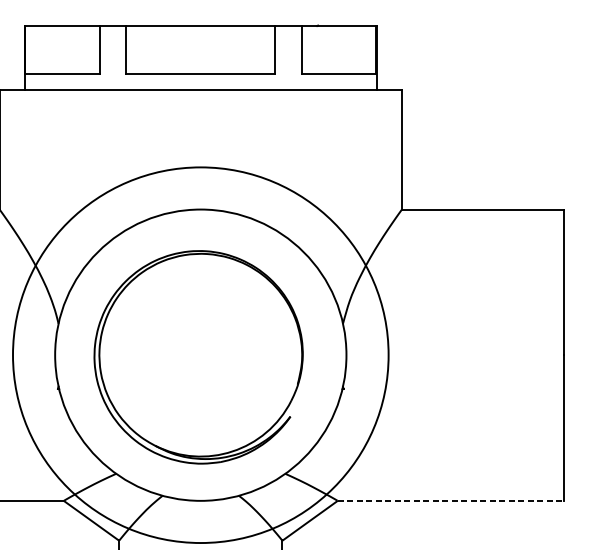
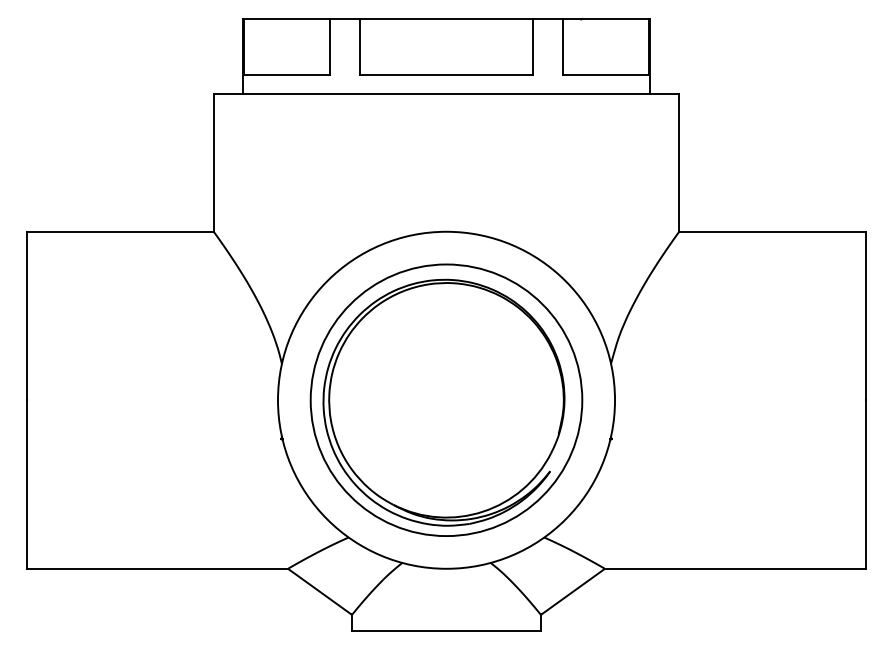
circle: (200, 355) -> (446, 400), size x0.62
line: (450, 500) -> (735, 568), dashed -> solid

